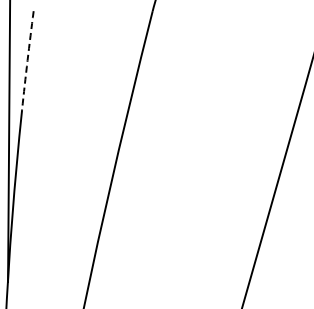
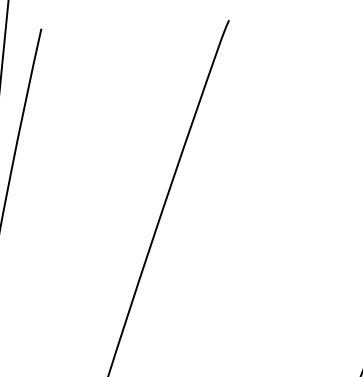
arc: (27, 60) -> (25, 101), dashed -> solid

